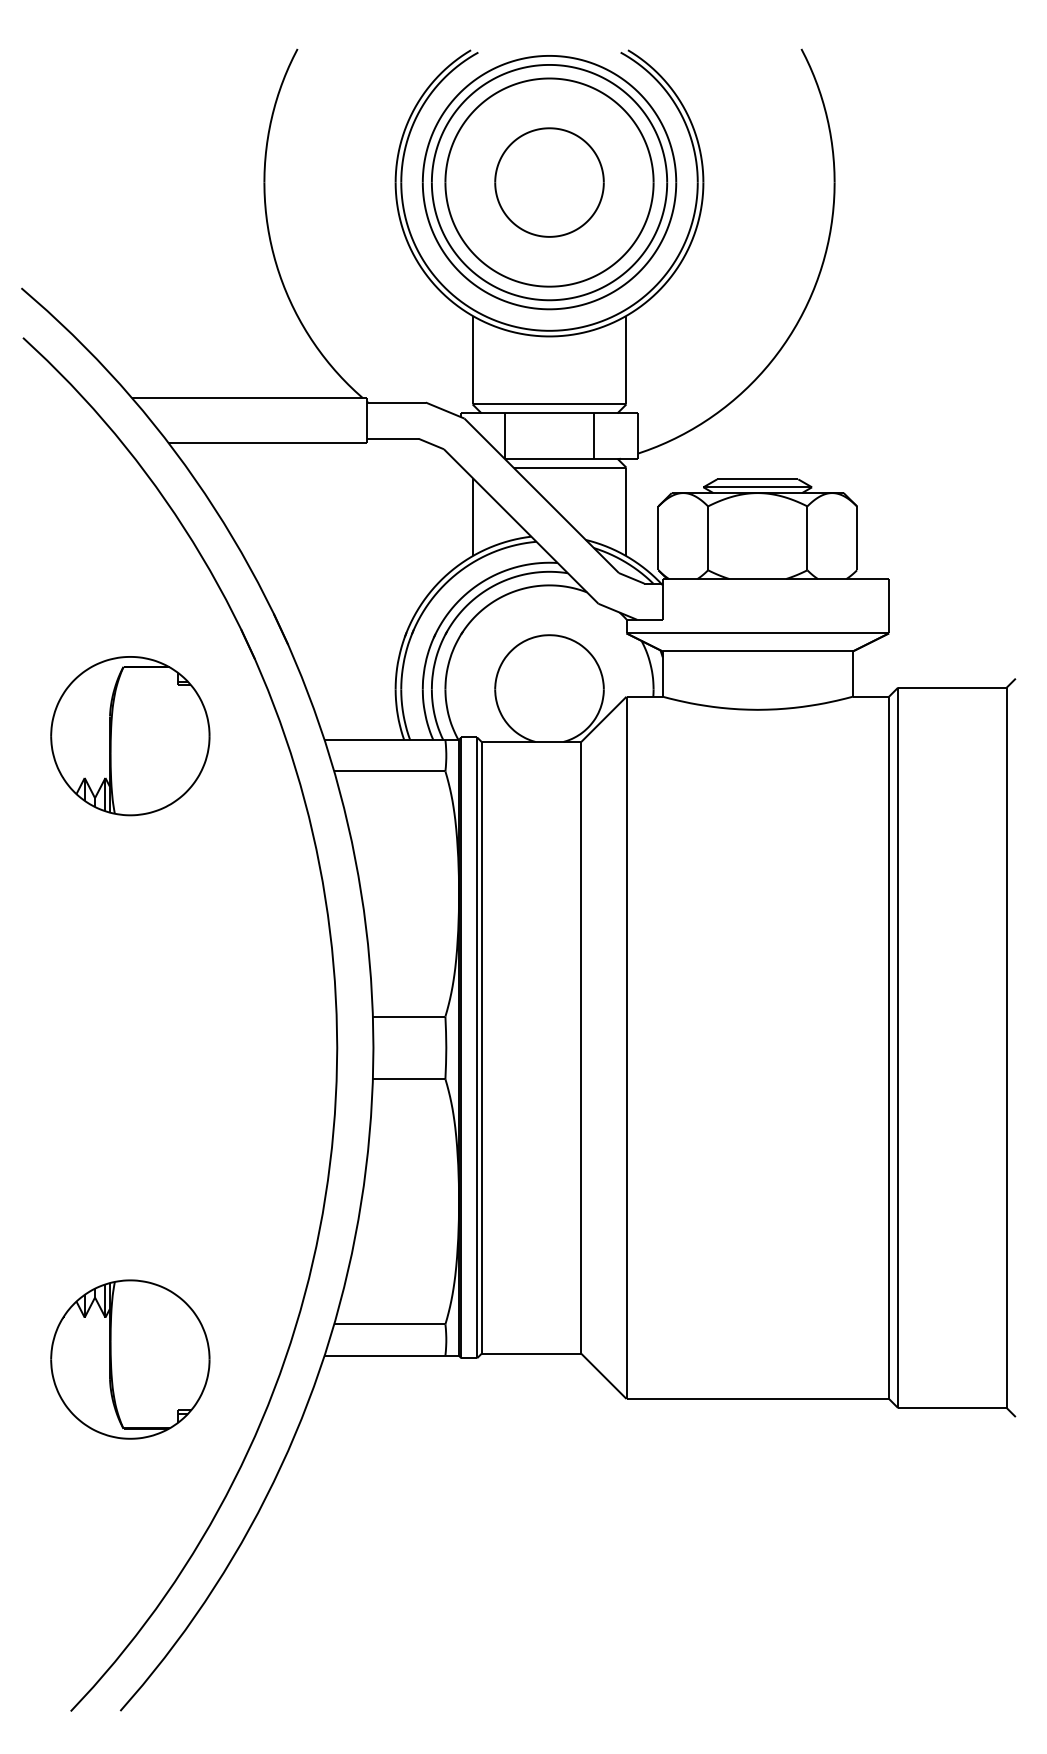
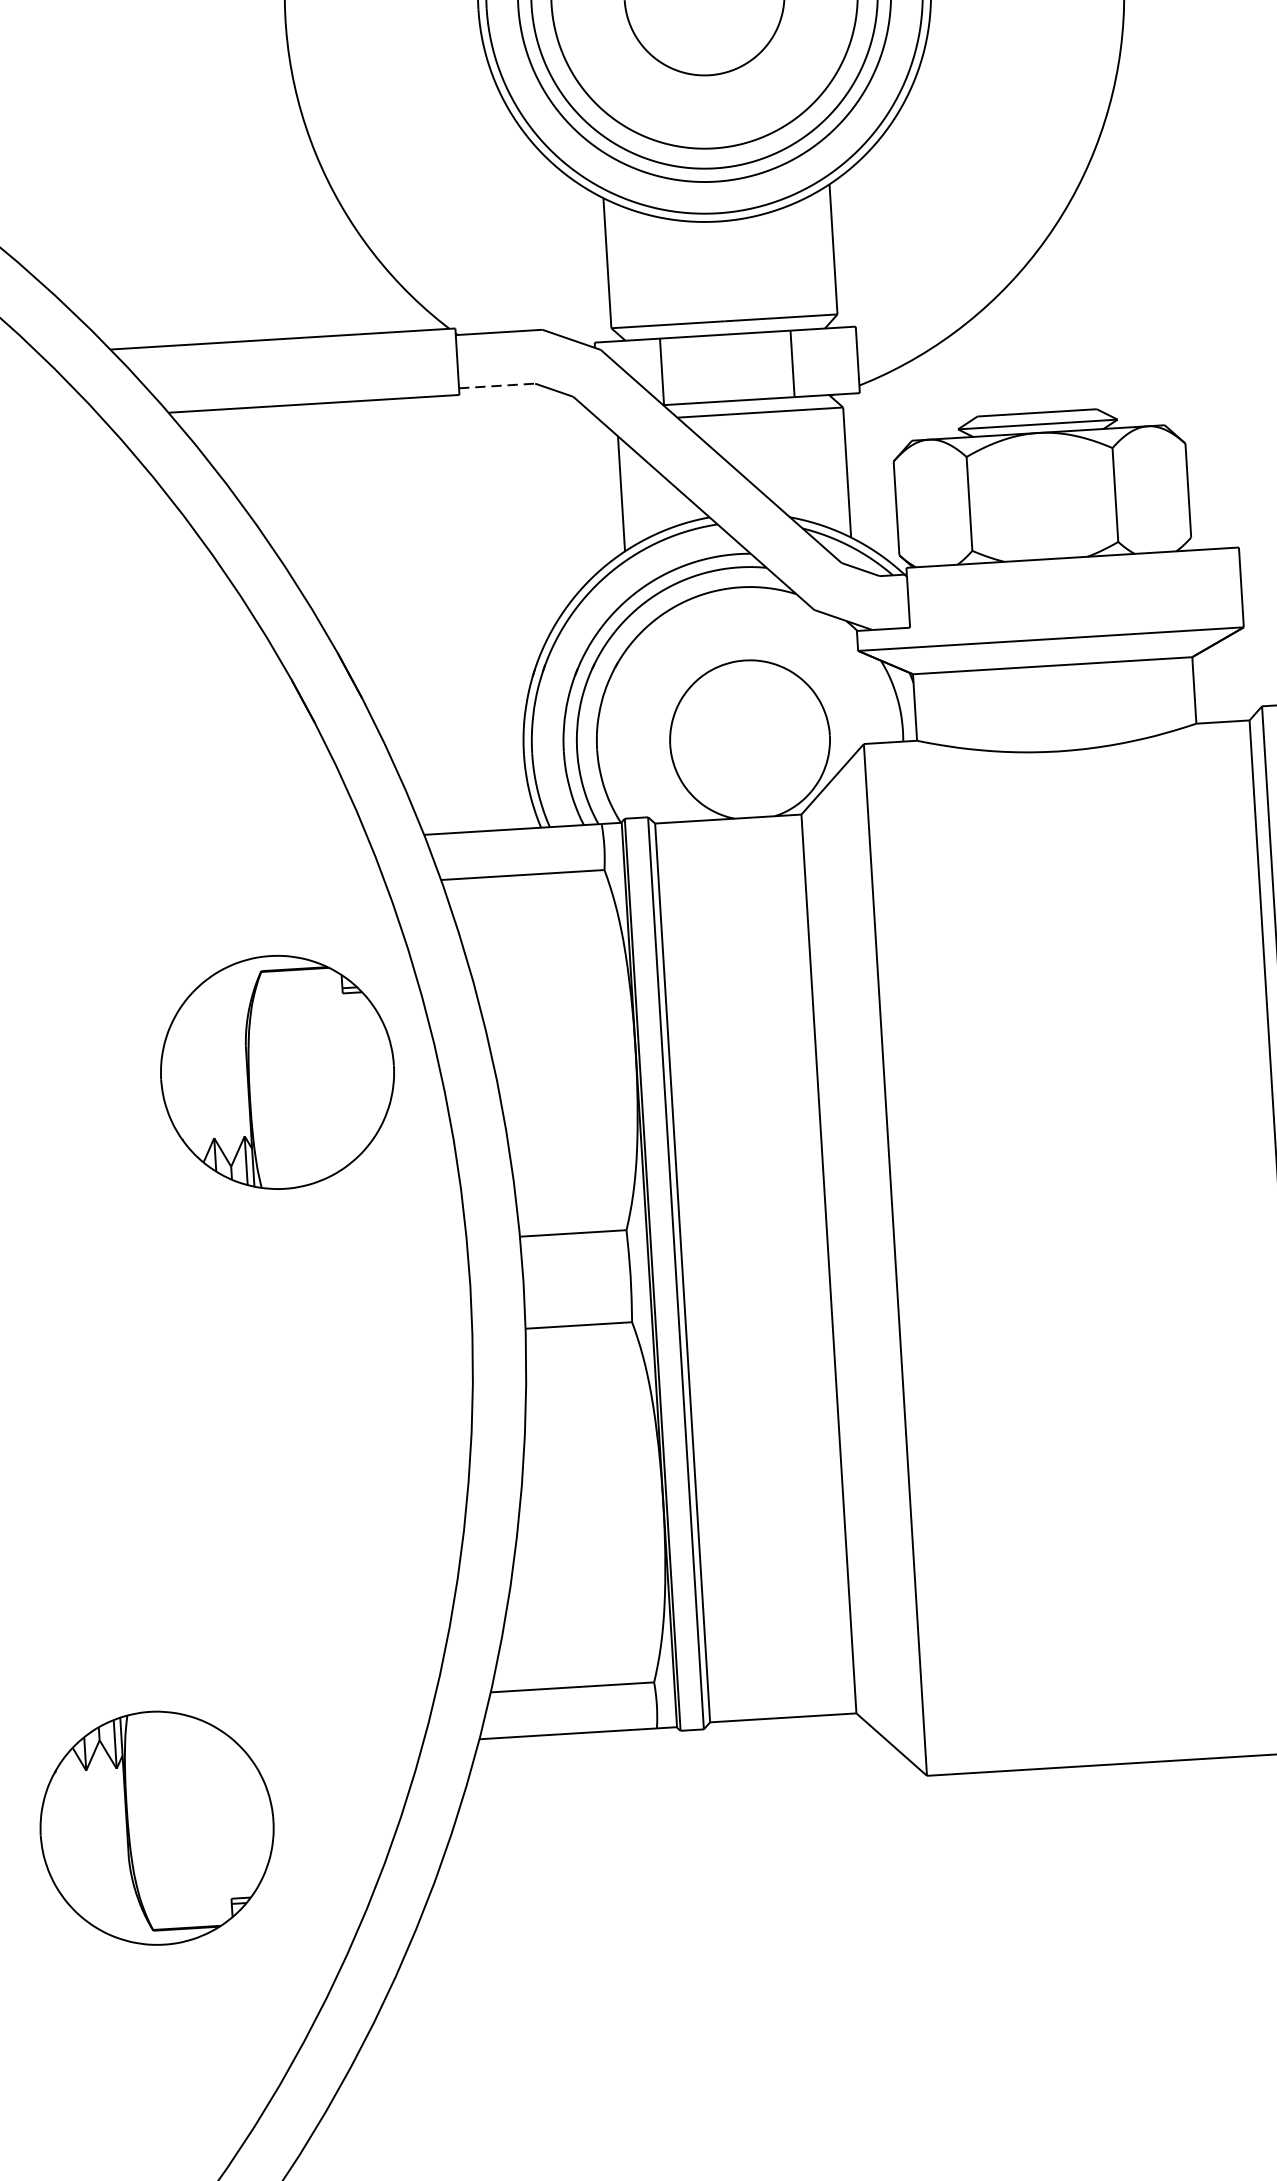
line: (392, 438) -> (496, 385), solid -> dashed
part: (130, 736) -> (277, 1073), moved
part: (130, 1359) -> (157, 1828), moved

